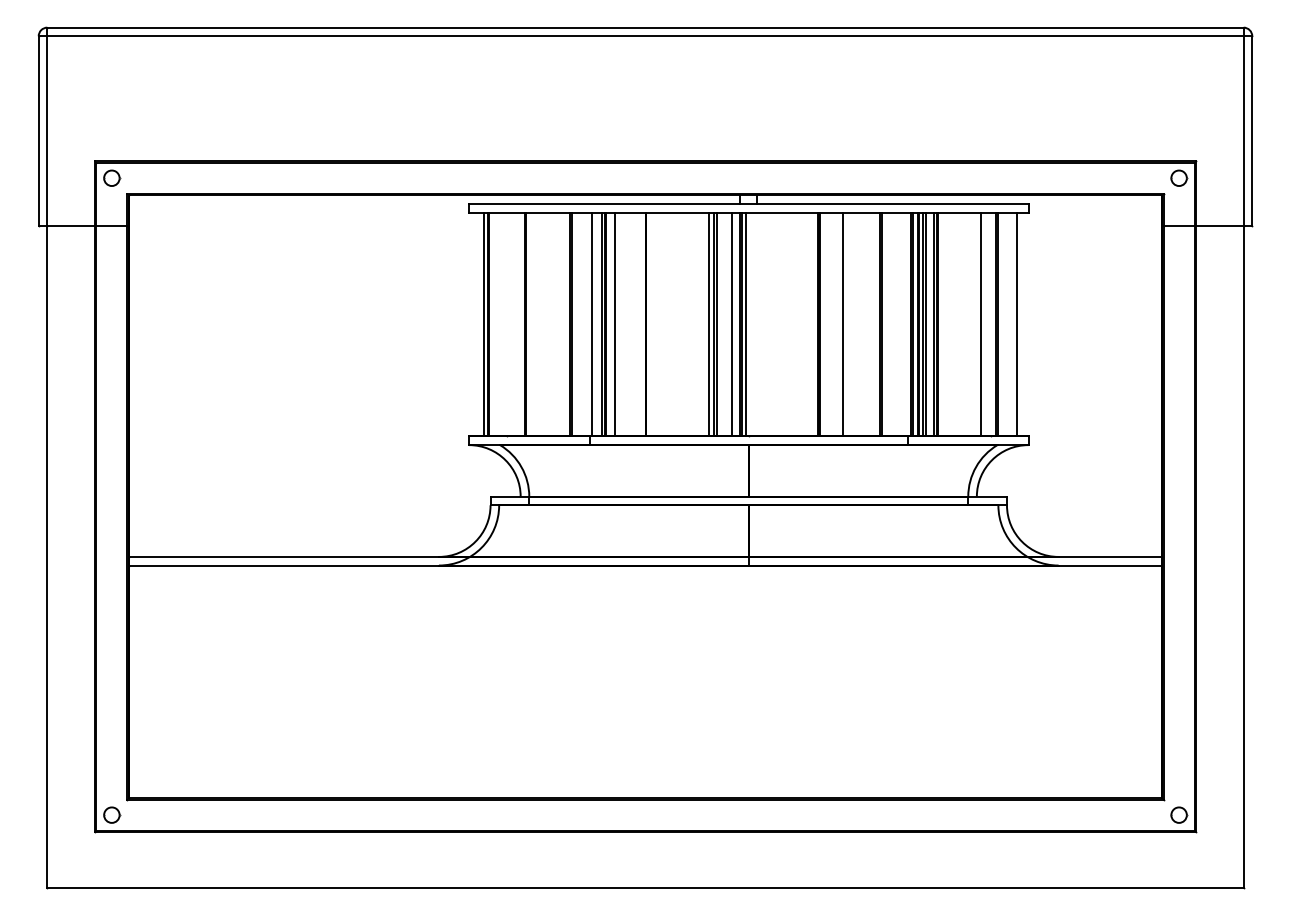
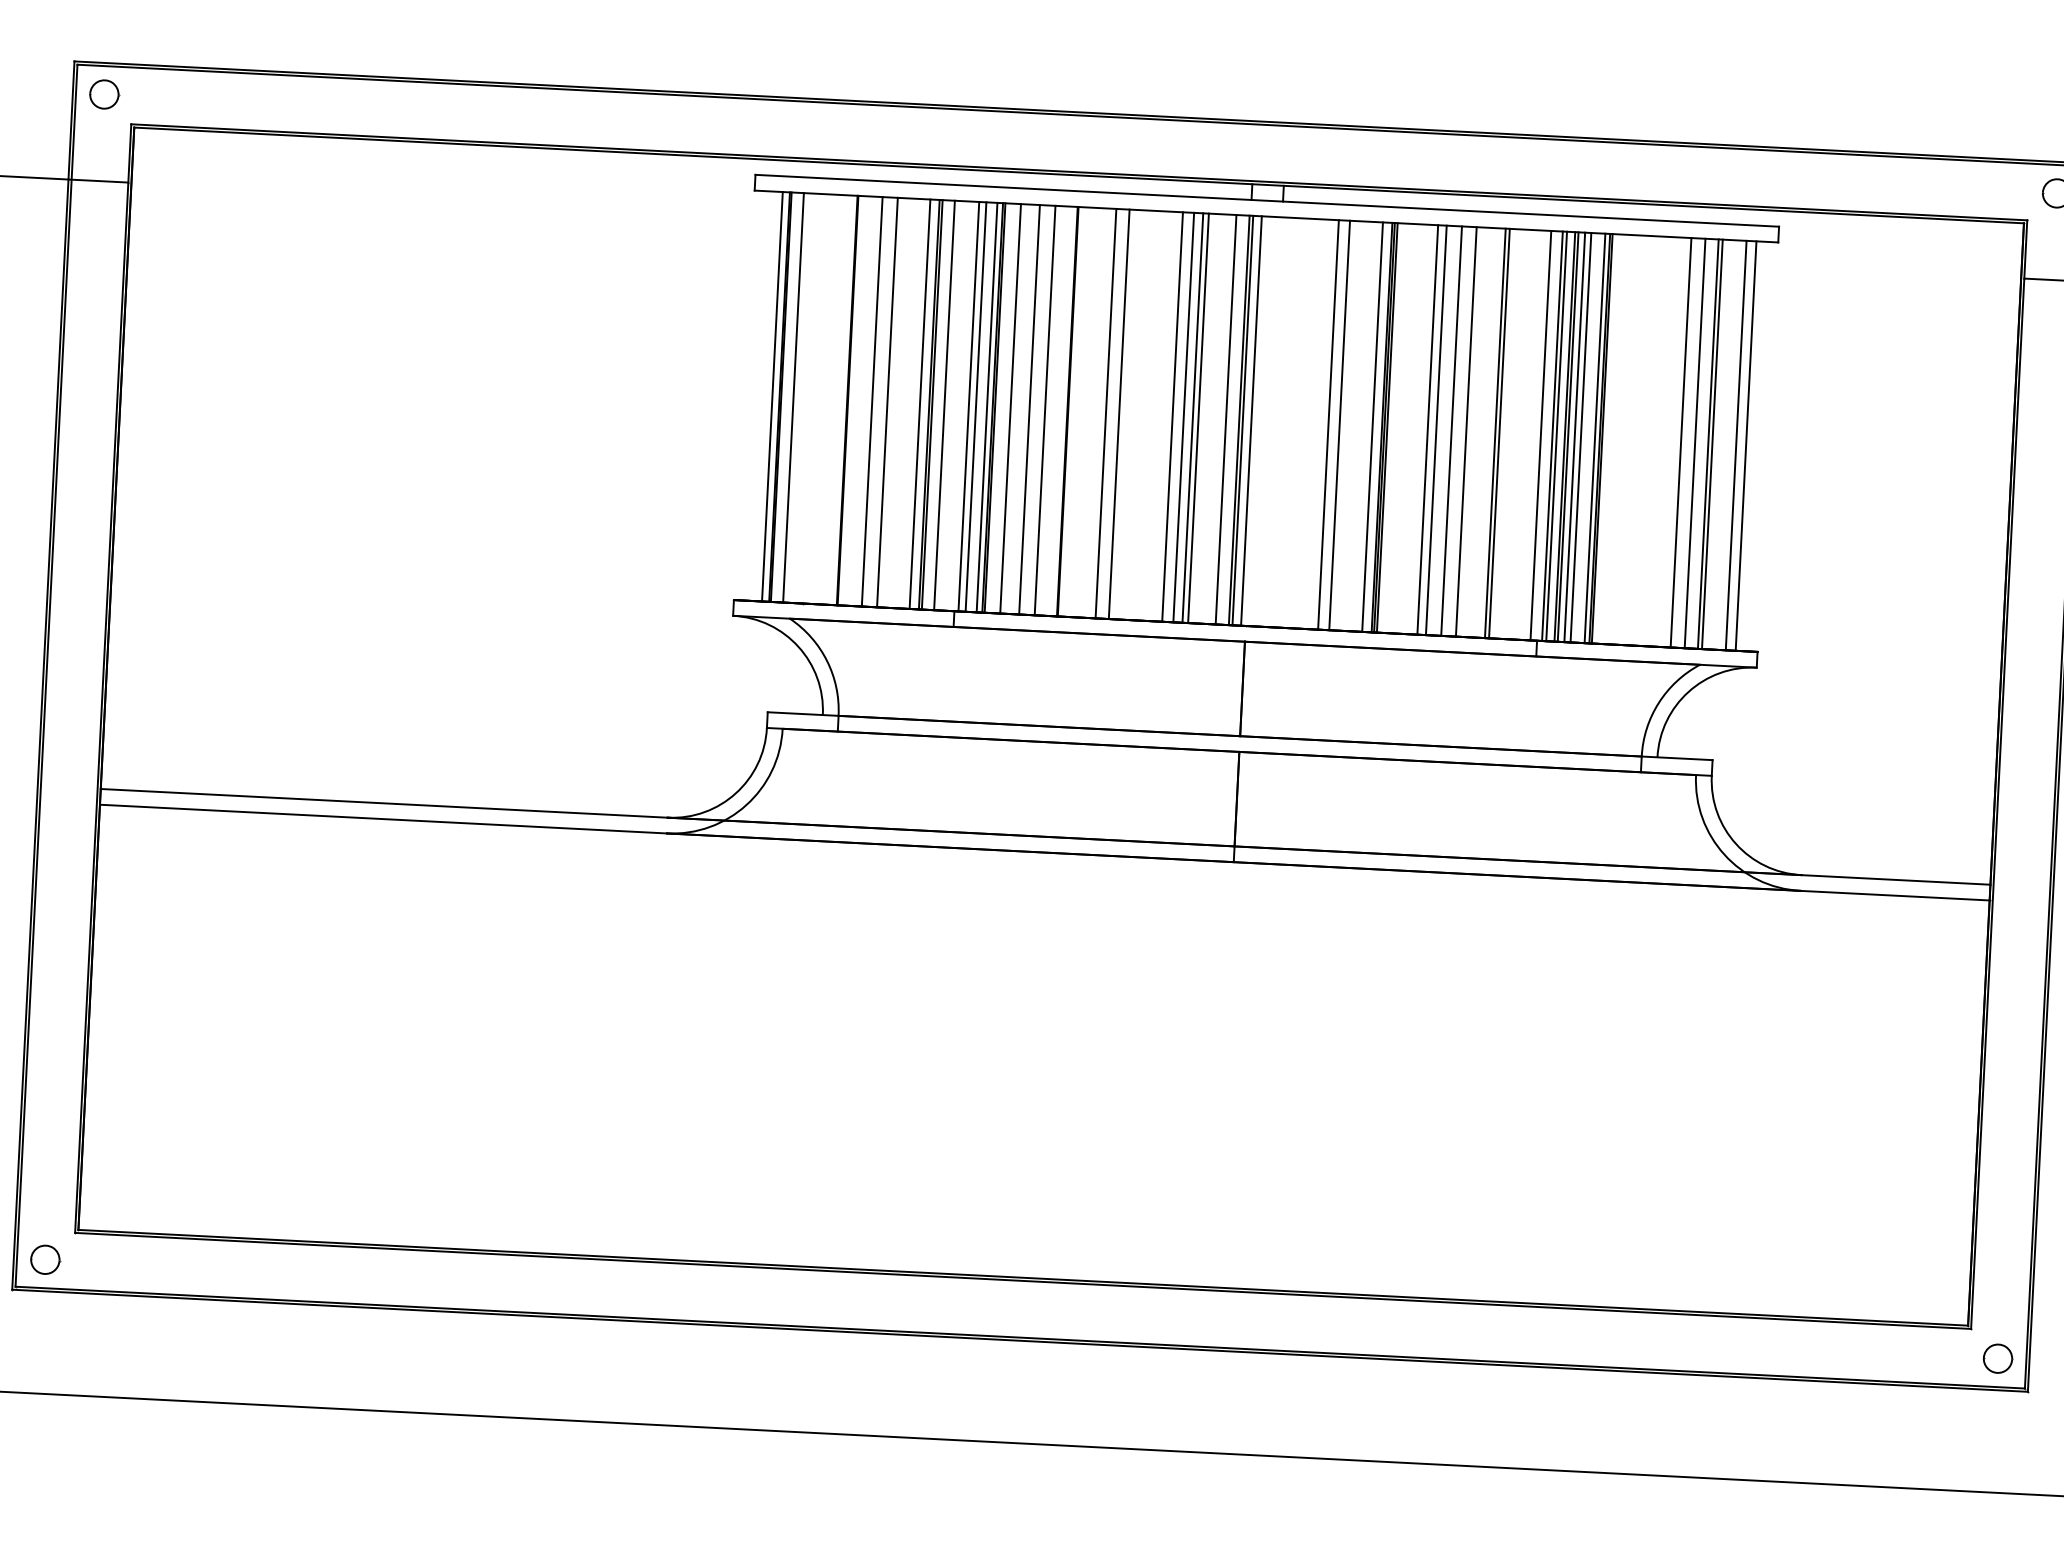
line: (495, 324) -> (792, 397), added
line: (538, 324) -> (871, 401), added
line: (547, 324) -> (887, 402), added
line: (565, 324) -> (920, 404), added
line: (578, 324) -> (944, 405), added
line: (595, 324) -> (975, 406), added
line: (624, 324) -> (1028, 409), added
line: (633, 324) -> (1045, 410), added
line: (666, 324) -> (1105, 413), added
line: (673, 324) -> (1118, 414), added
line: (703, 324) -> (1173, 416), added
line: (788, 324) -> (1328, 424), added
line: (794, 324) -> (1339, 425), added
line: (812, 324) -> (1372, 426), added
line: (847, 324) -> (1436, 430), added
line: (855, 324) -> (1451, 430), added
line: (863, 324) -> (1466, 431), added
line: (904, 324) -> (1541, 435), added
line: (988, 324) -> (1694, 443), added
line: (1011, 324) -> (1736, 445), added

